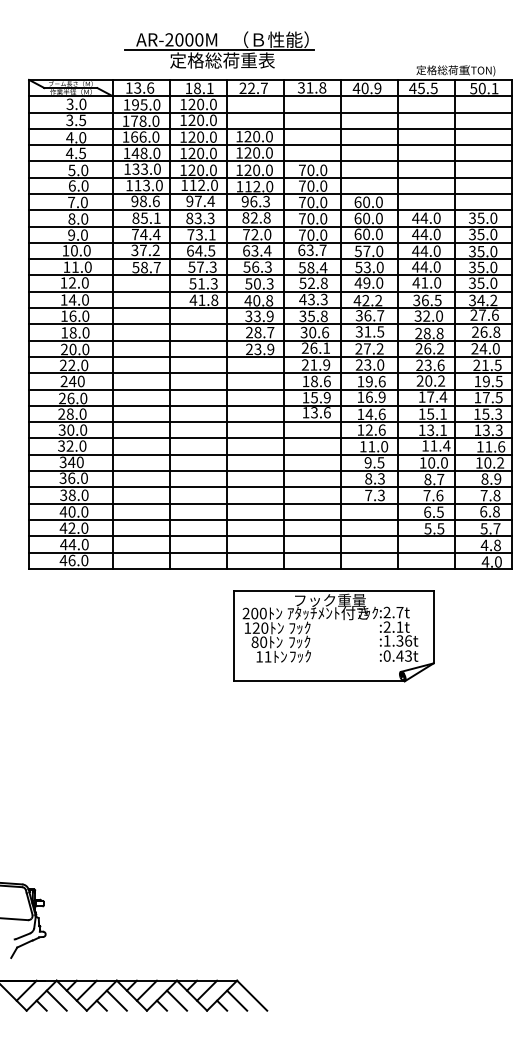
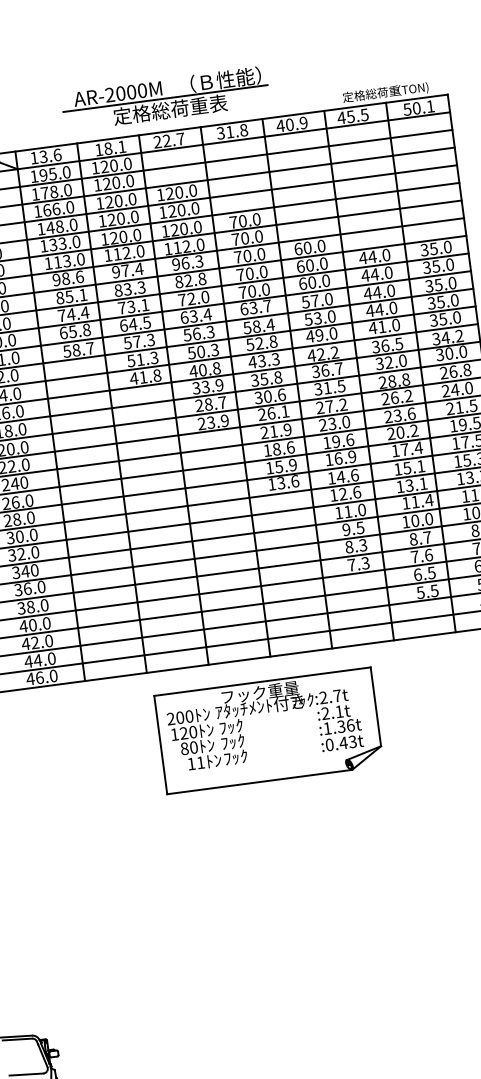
part: (219, 49) -> (165, 98), moved
text: (145, 250) -> (75, 331), 37.2 -> 65.8
text: (484, 314) -> (451, 352), 27.6 -> 30.0
part: (333, 636) -> (268, 731), moved

